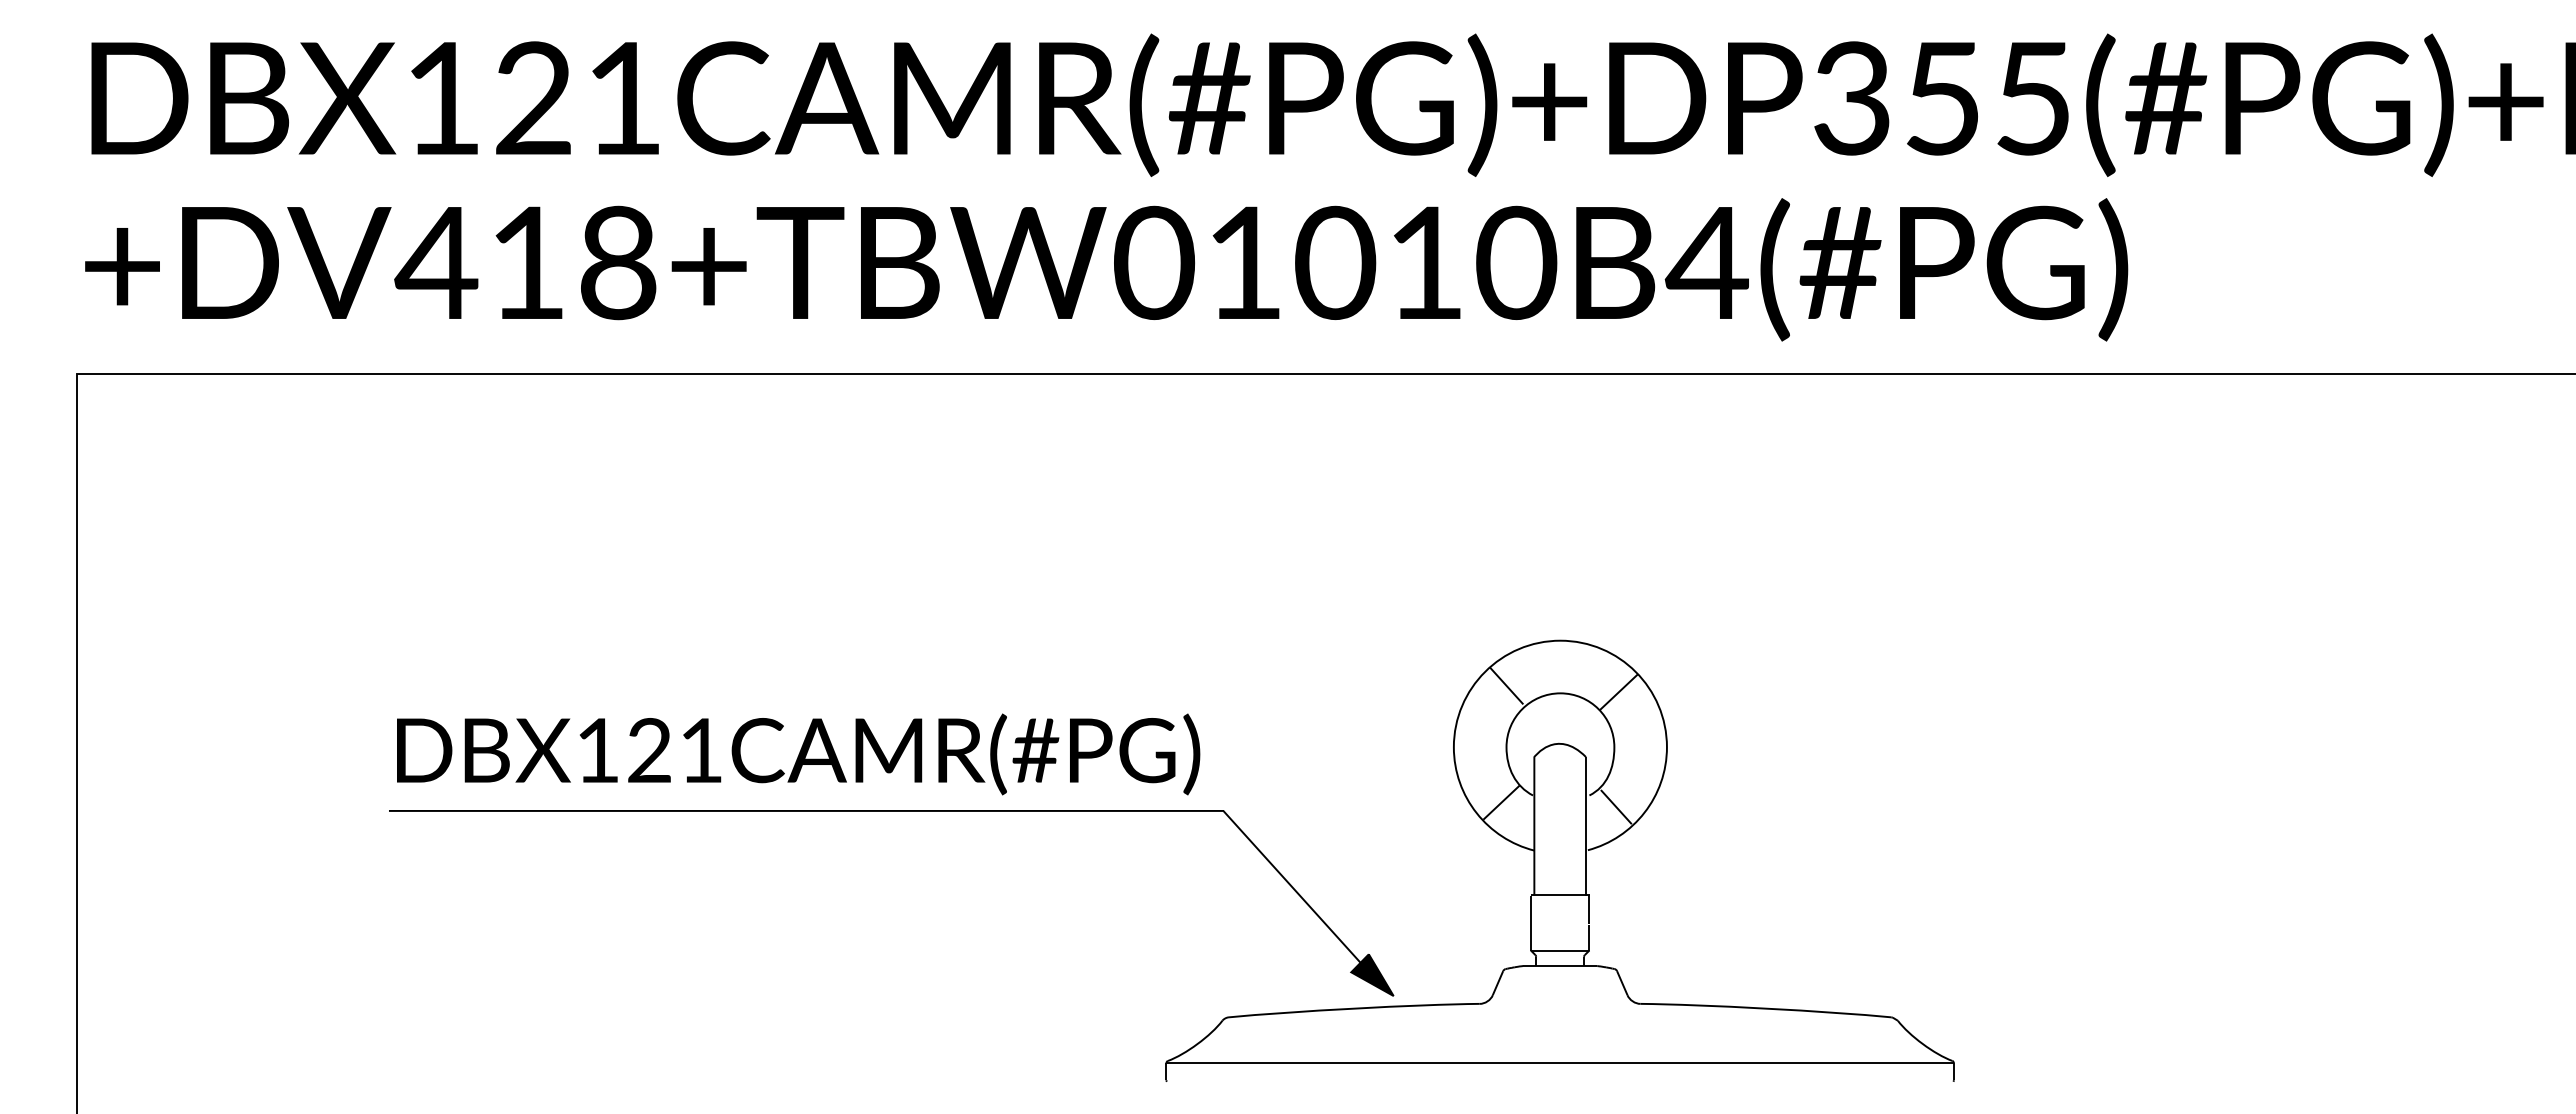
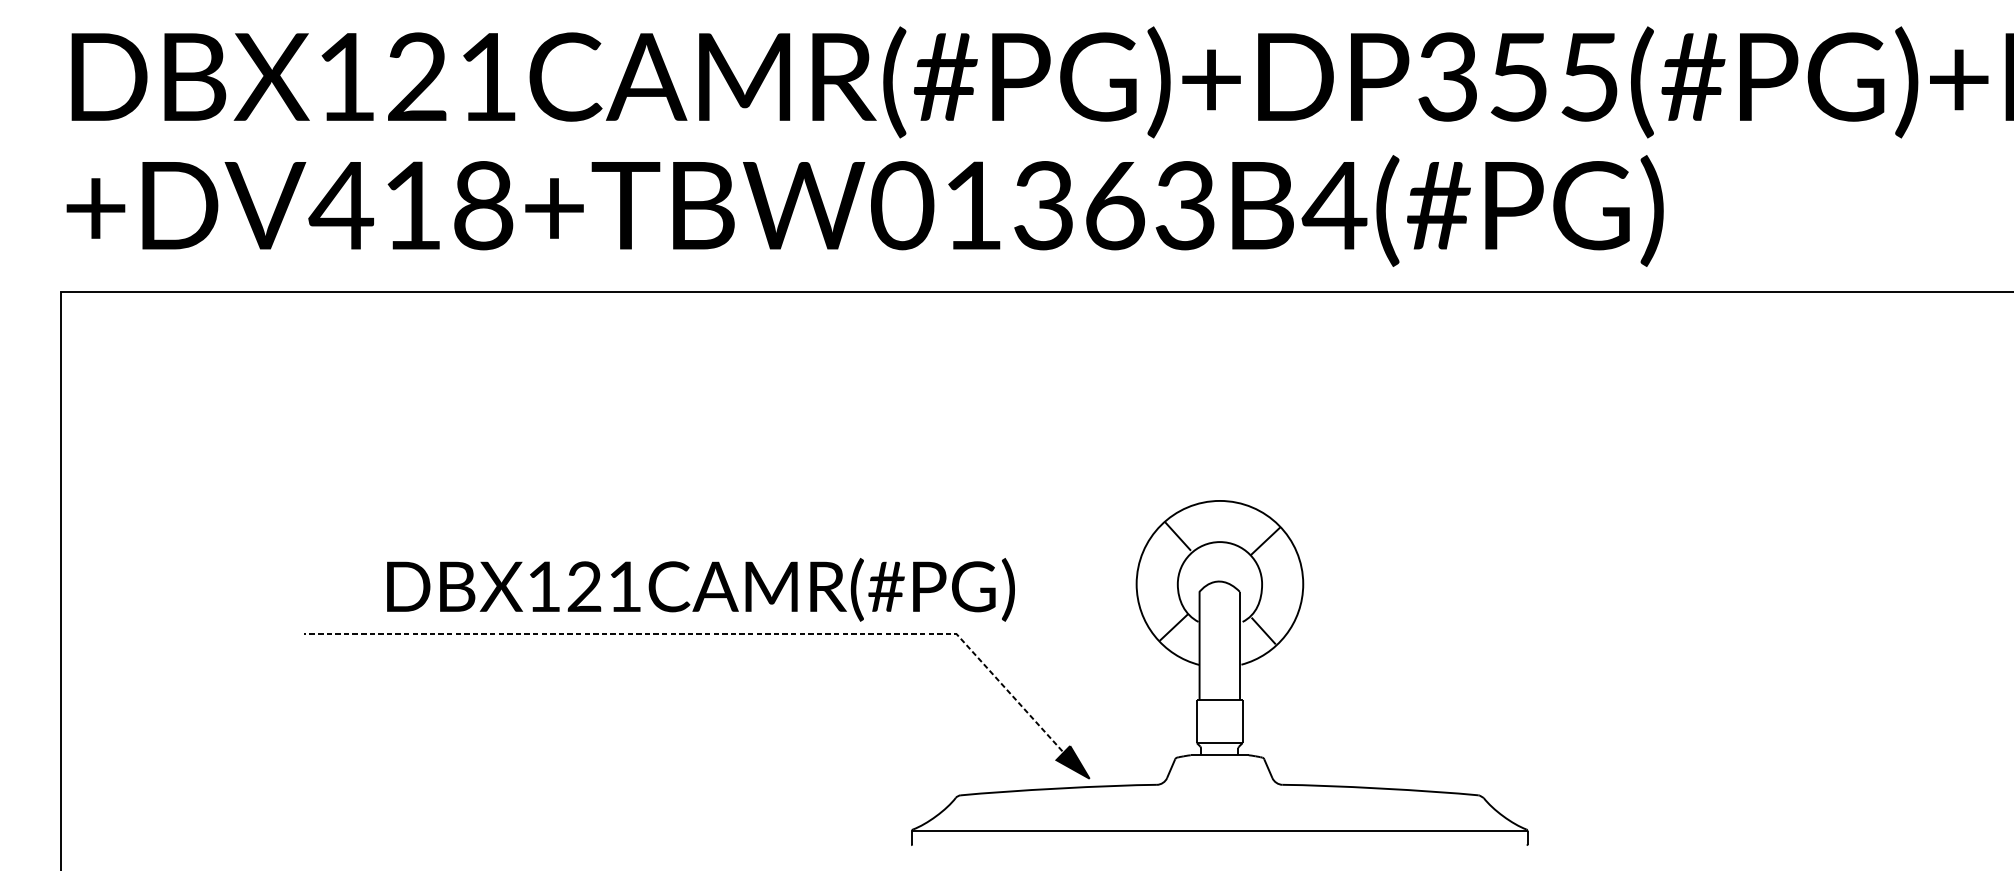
text: (1426, 262) -> (1115, 205), +DV418+TBW01010B4(#PG) -> +DV418+TBW01363B4(#PG)
text: (798, 754) -> (700, 589), moved
line: (913, 810) -> (714, 633), solid -> dashed

